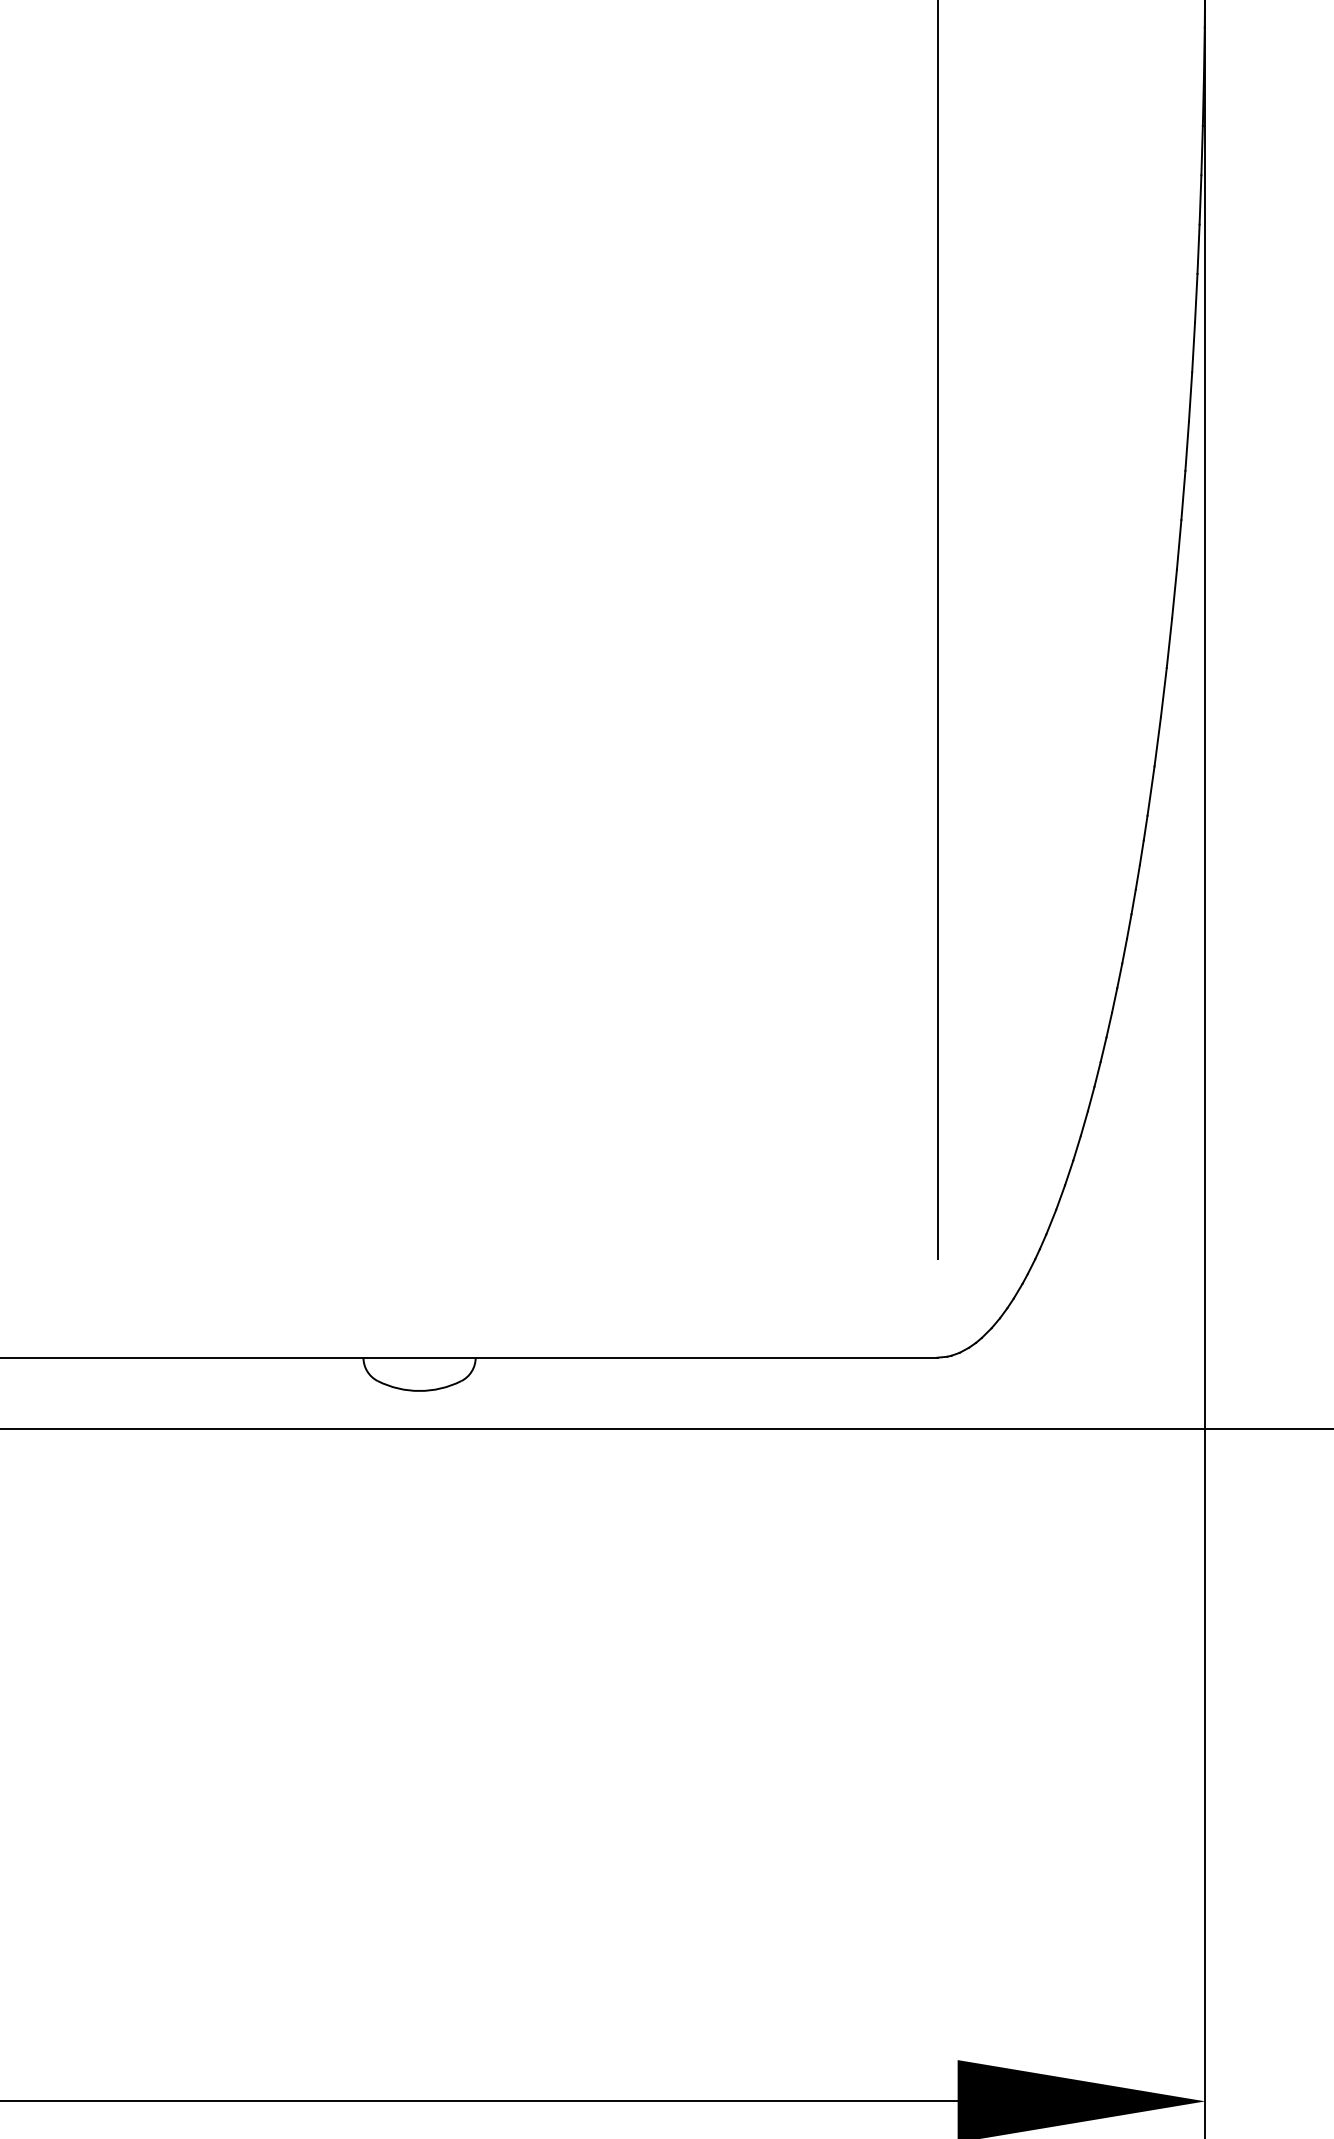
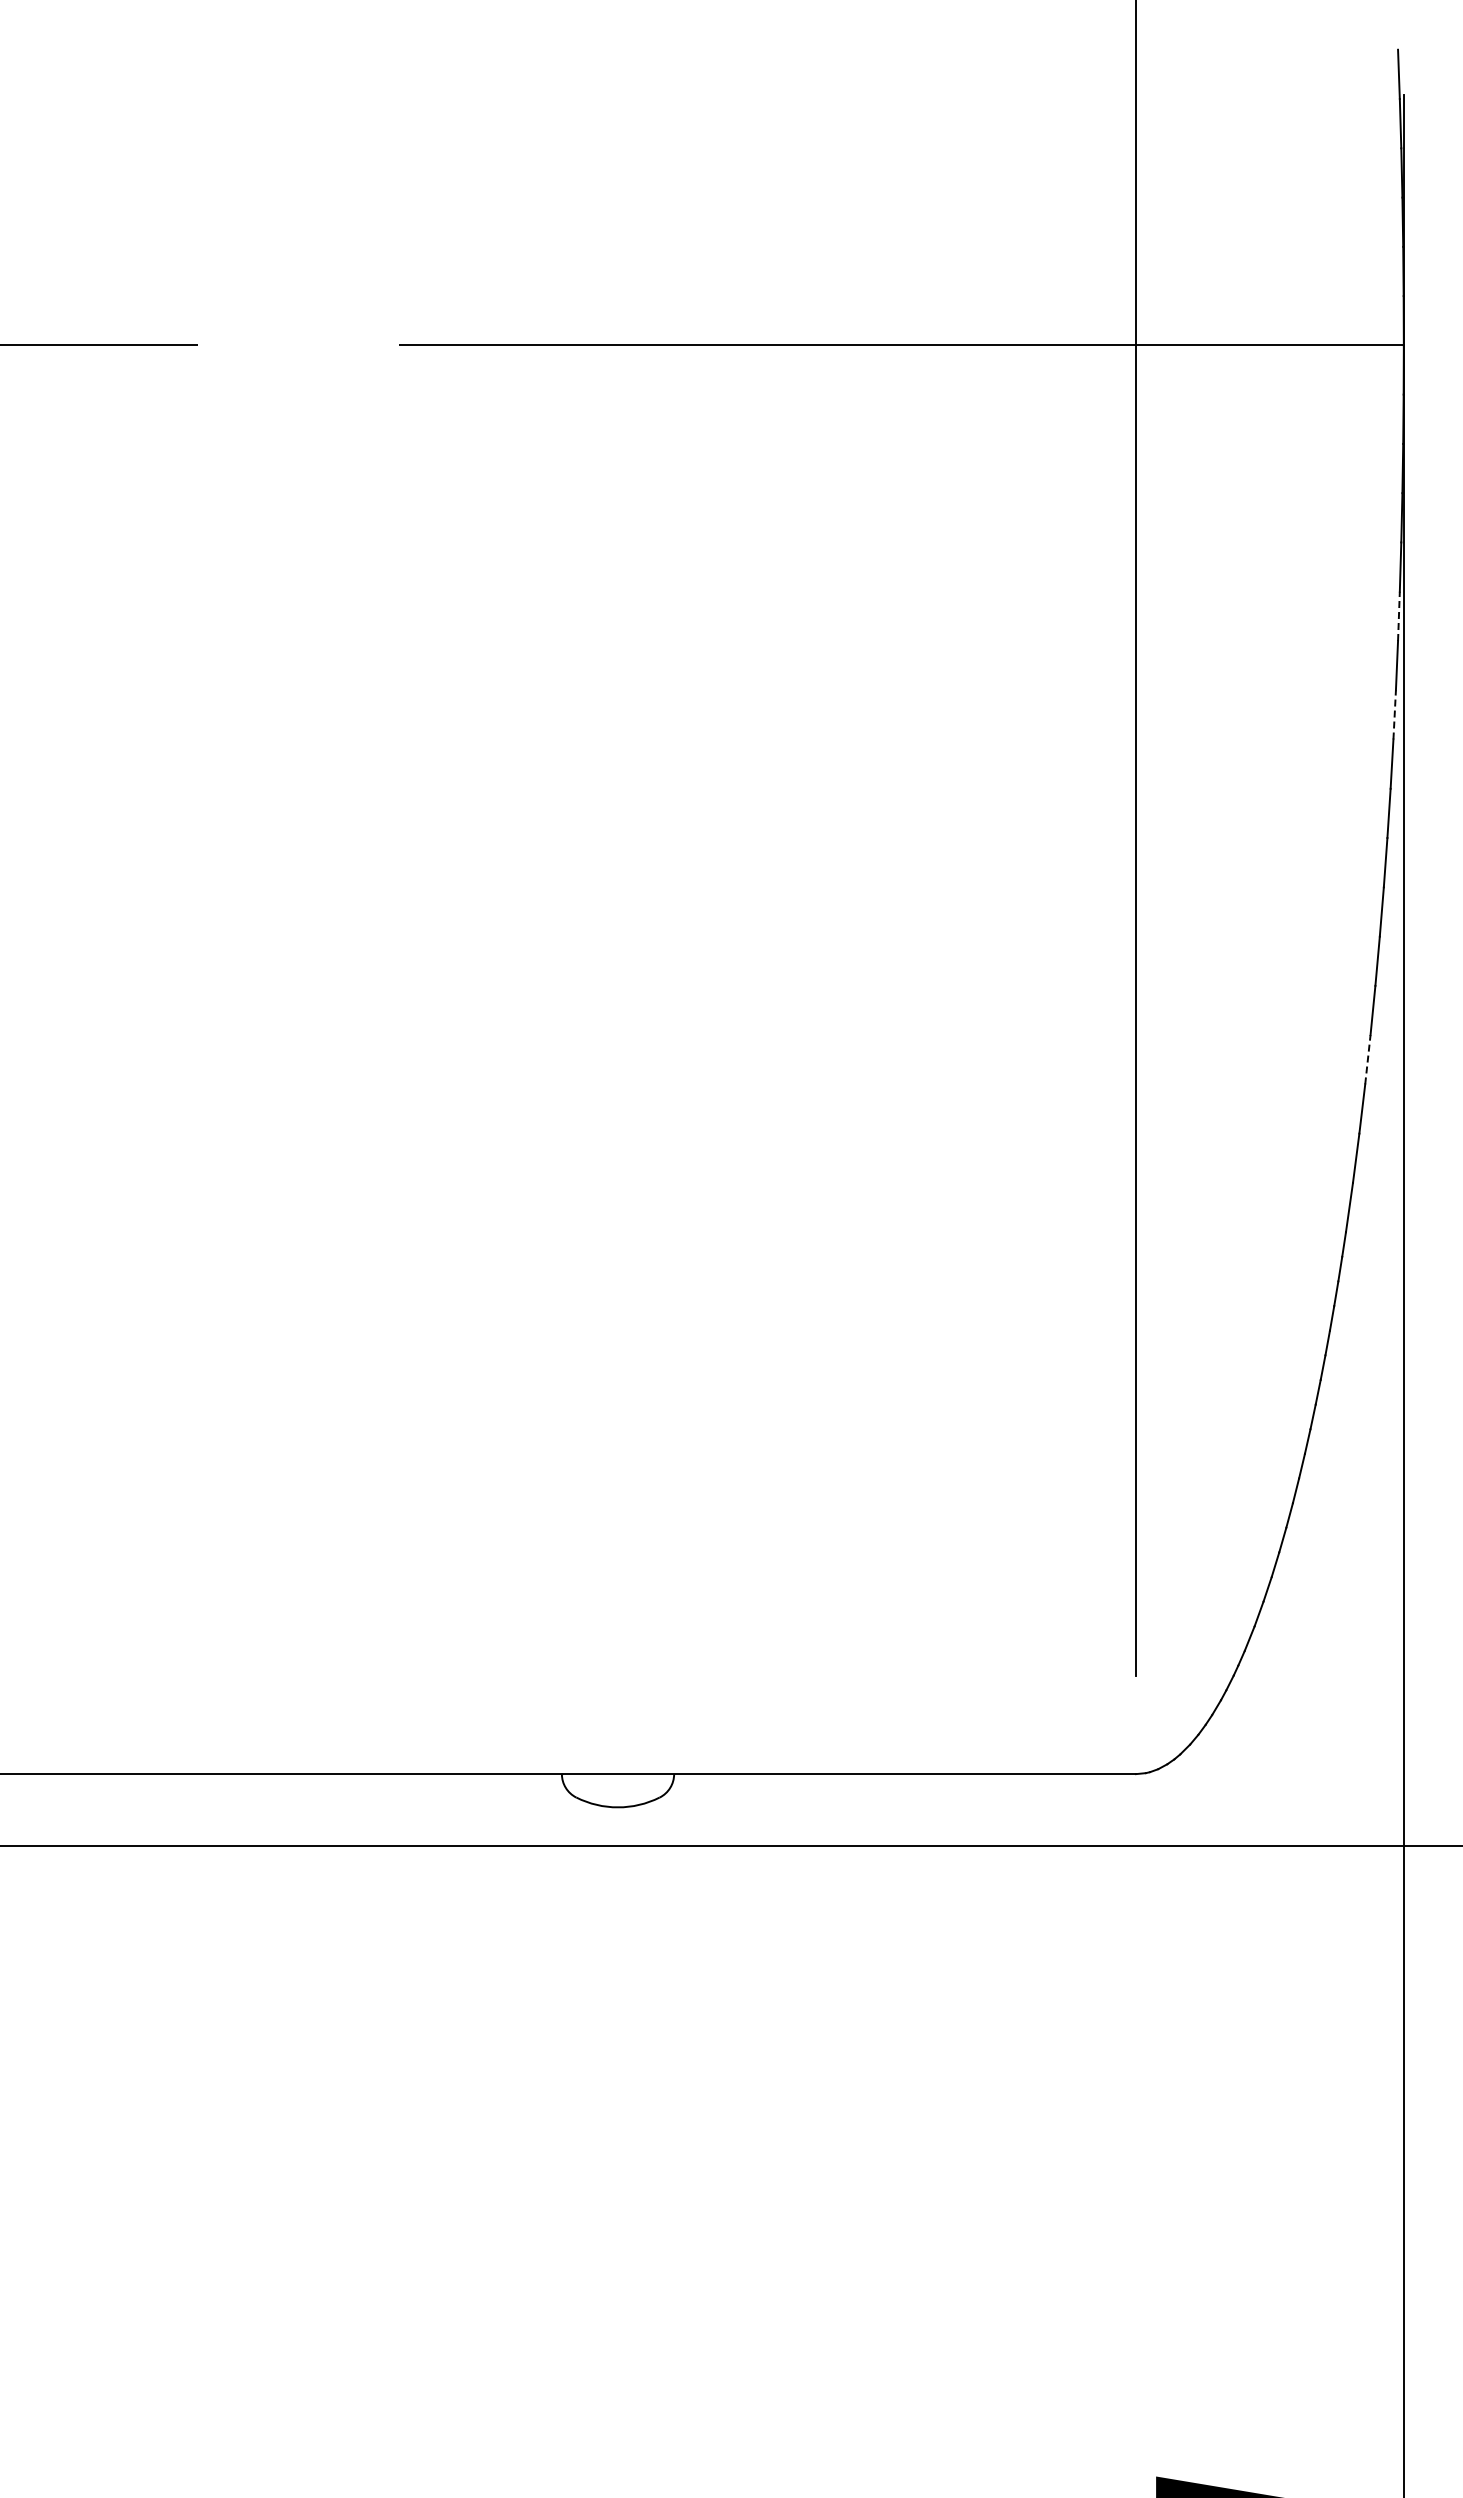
line: (1200, 200) -> (1398, 616), solid -> dashed
line: (1196, 298) -> (1394, 714), solid -> dashed
line: (1169, 643) -> (1367, 1059), solid -> dashed

